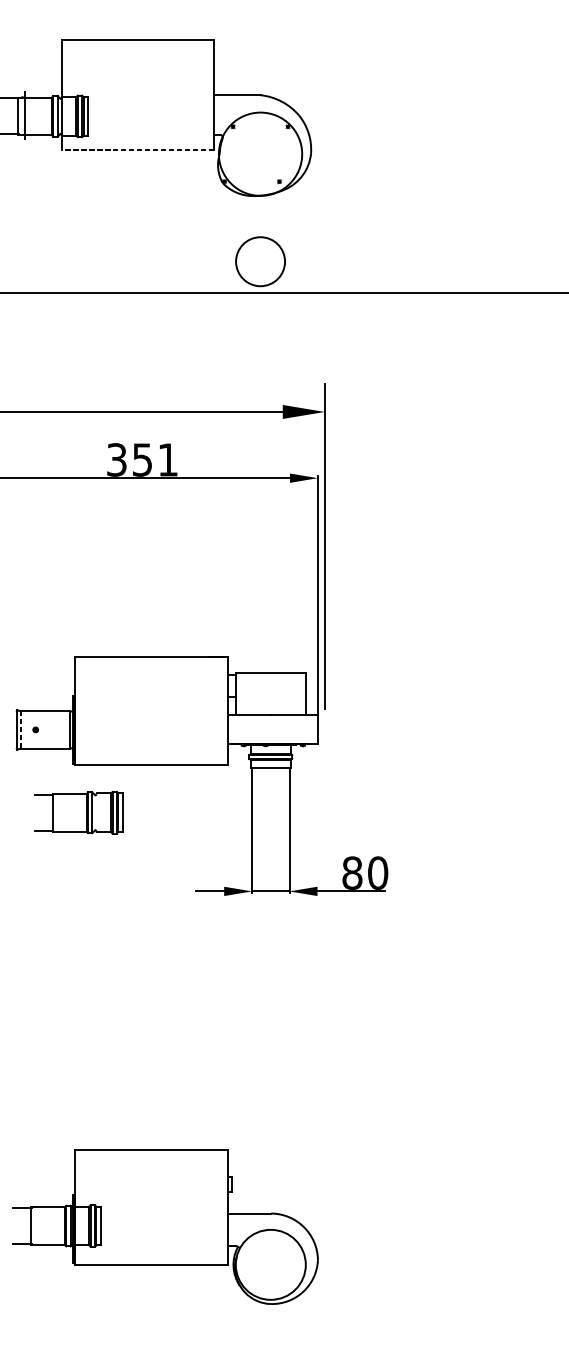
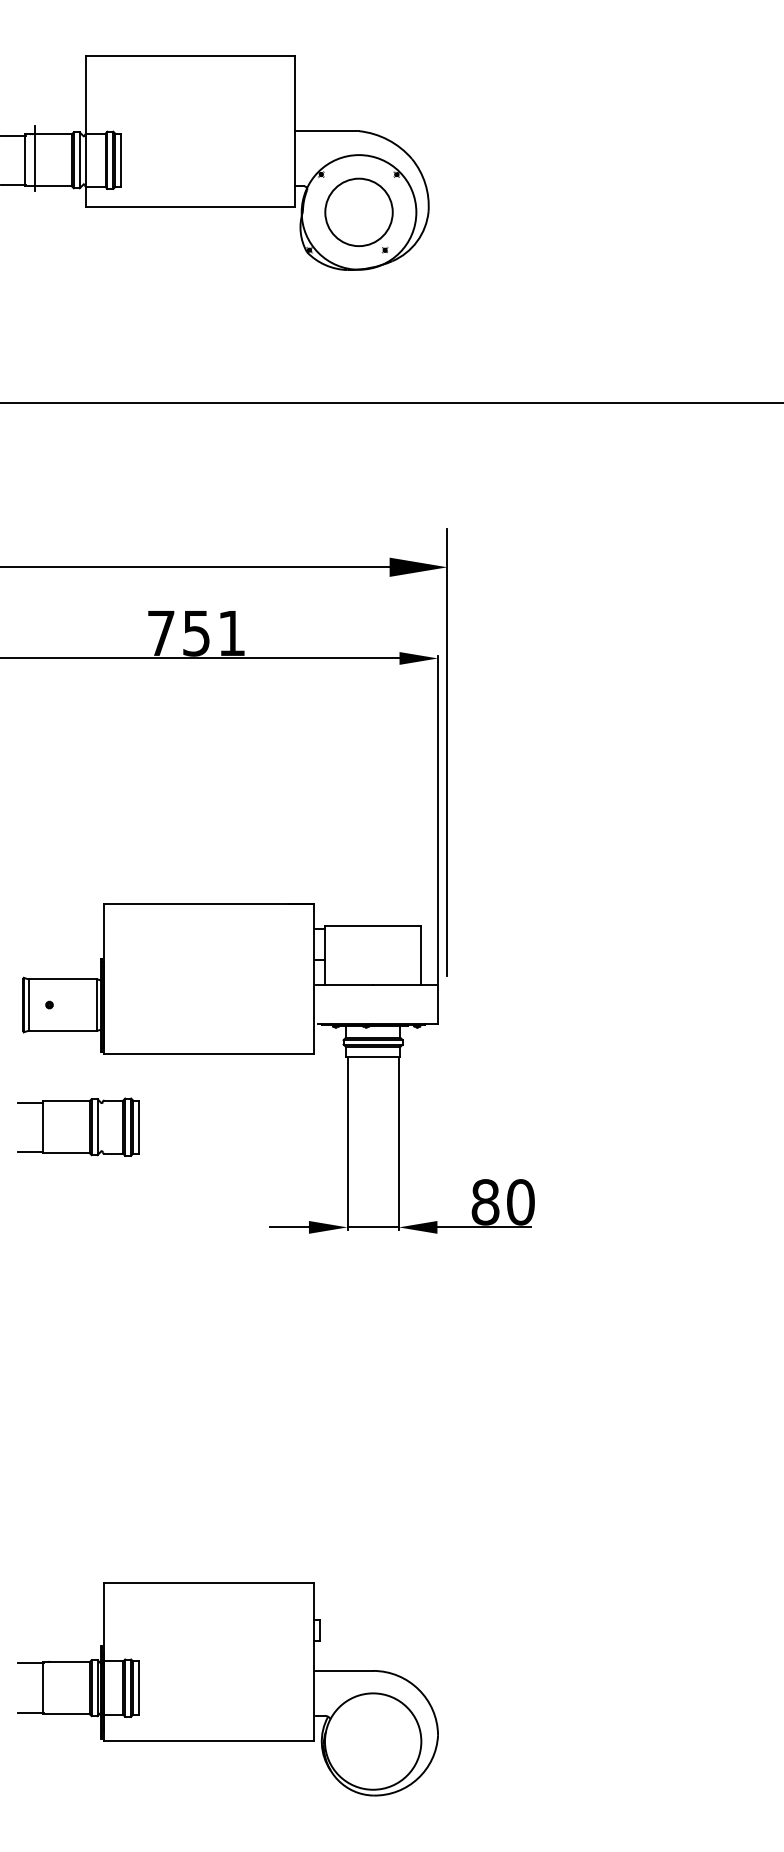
line: (138, 150) -> (190, 207), dashed -> solid
circle: (260, 261) -> (358, 211), moved
text: (117, 460) -> (161, 633), 351 -> 751
line: (20, 730) -> (28, 1005), dashed -> solid
part: (78, 812) -> (78, 1126), moved

